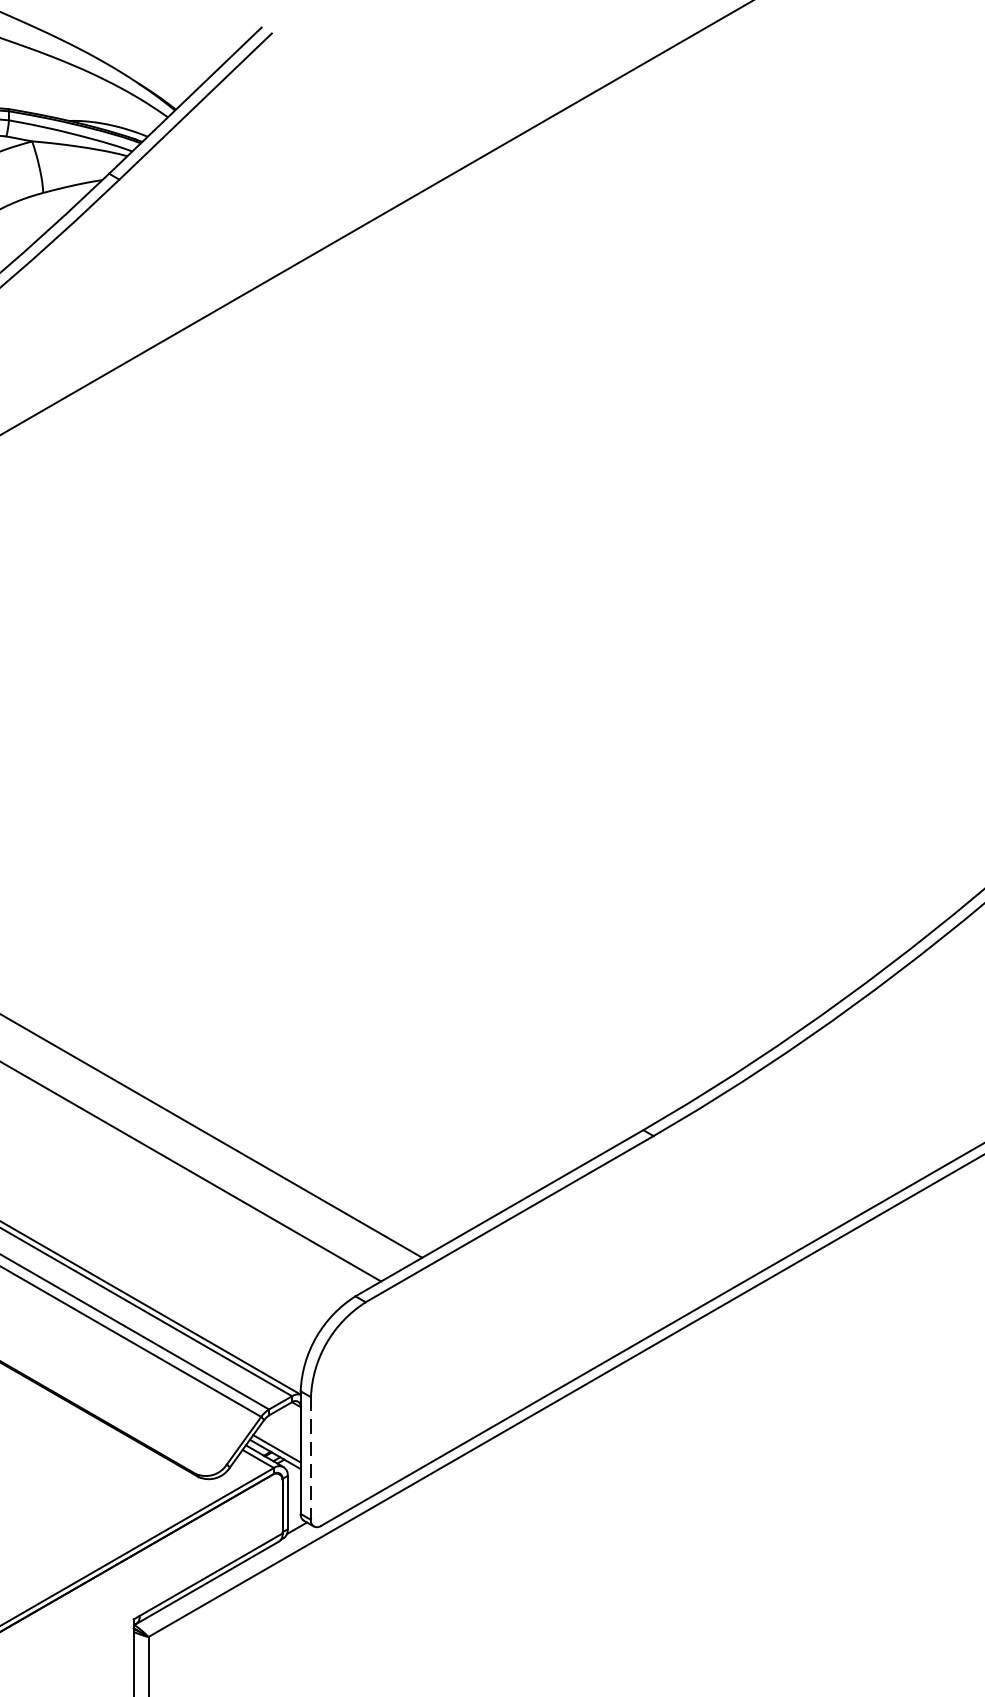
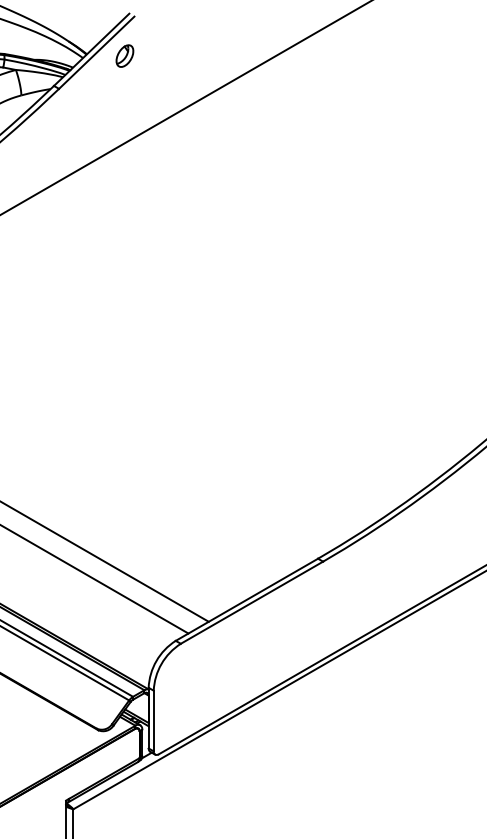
part: (251, 112) -> (124, 55), added
line: (310, 1459) -> (153, 721), dashed -> solid

